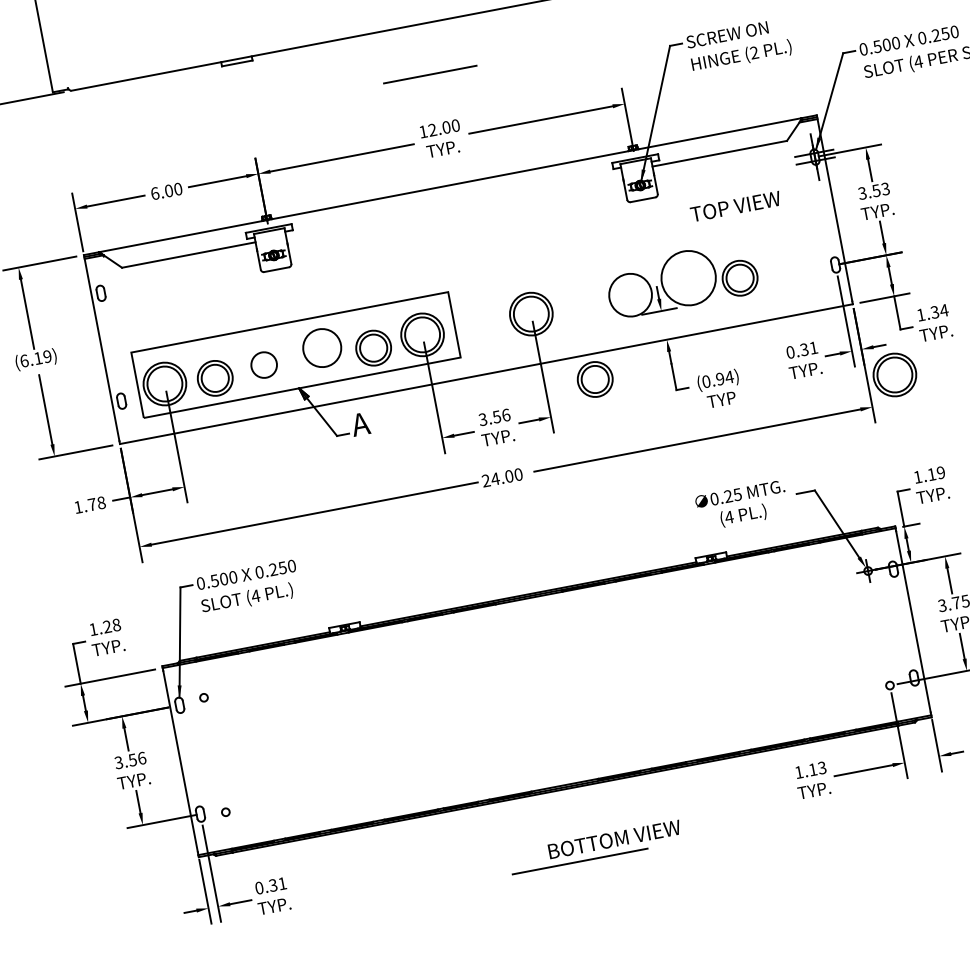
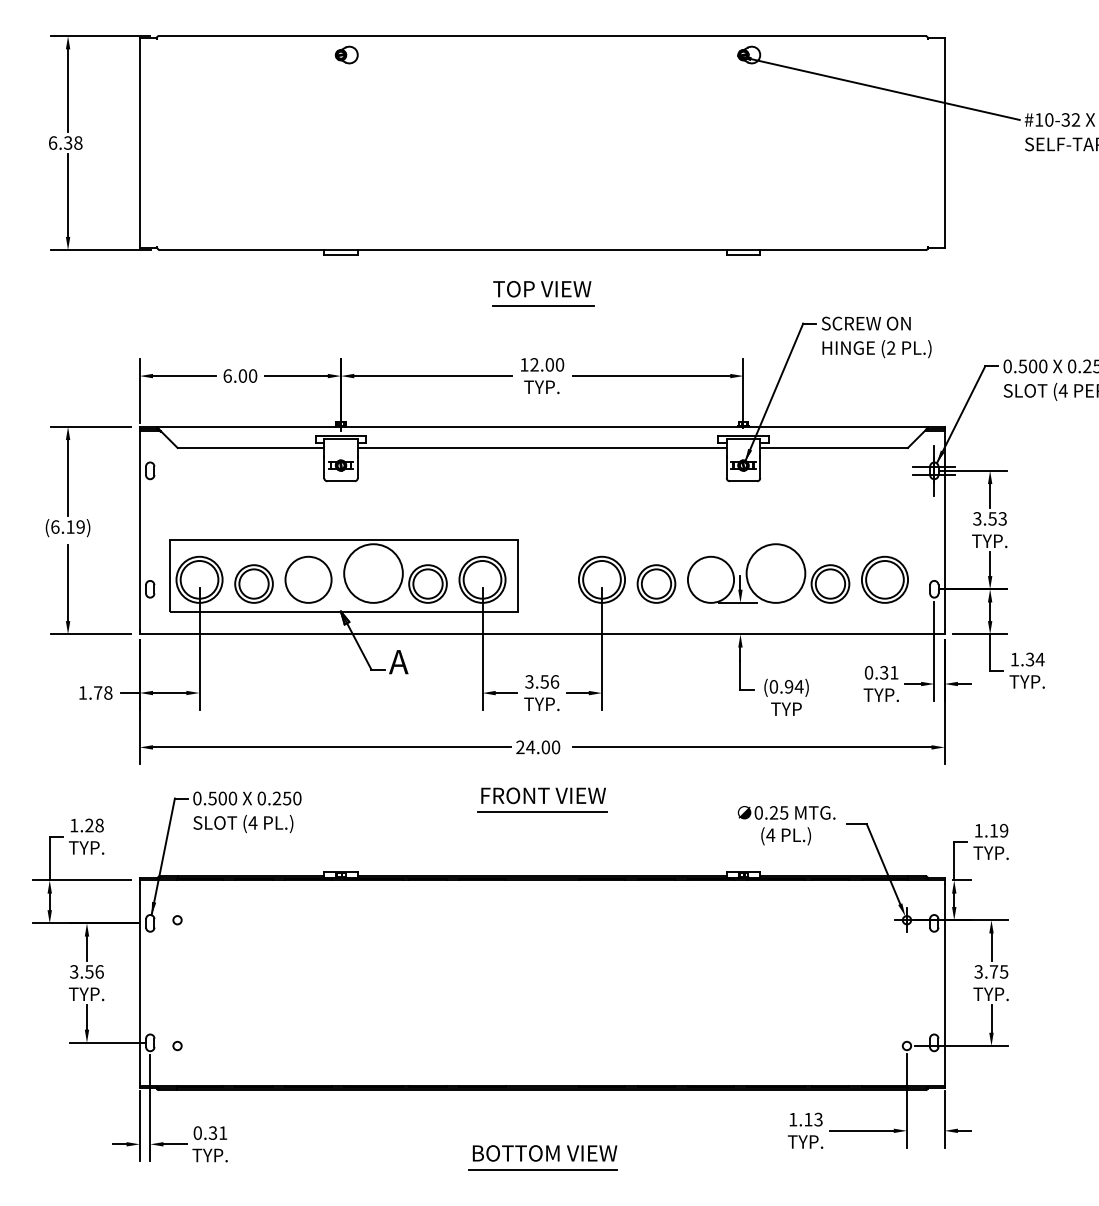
line: (453, 204) -> (541, 447), added
text: (735, 206) -> (542, 289), moved
circle: (322, 348) -> (373, 573), size x1.43
circle: (264, 364) -> (308, 579), size x1.67
part: (894, 374) -> (884, 579), moved
part: (595, 379) -> (656, 583), moved
part: (515, 524) -> (542, 799), added
text: (614, 839) -> (544, 1153), moved

